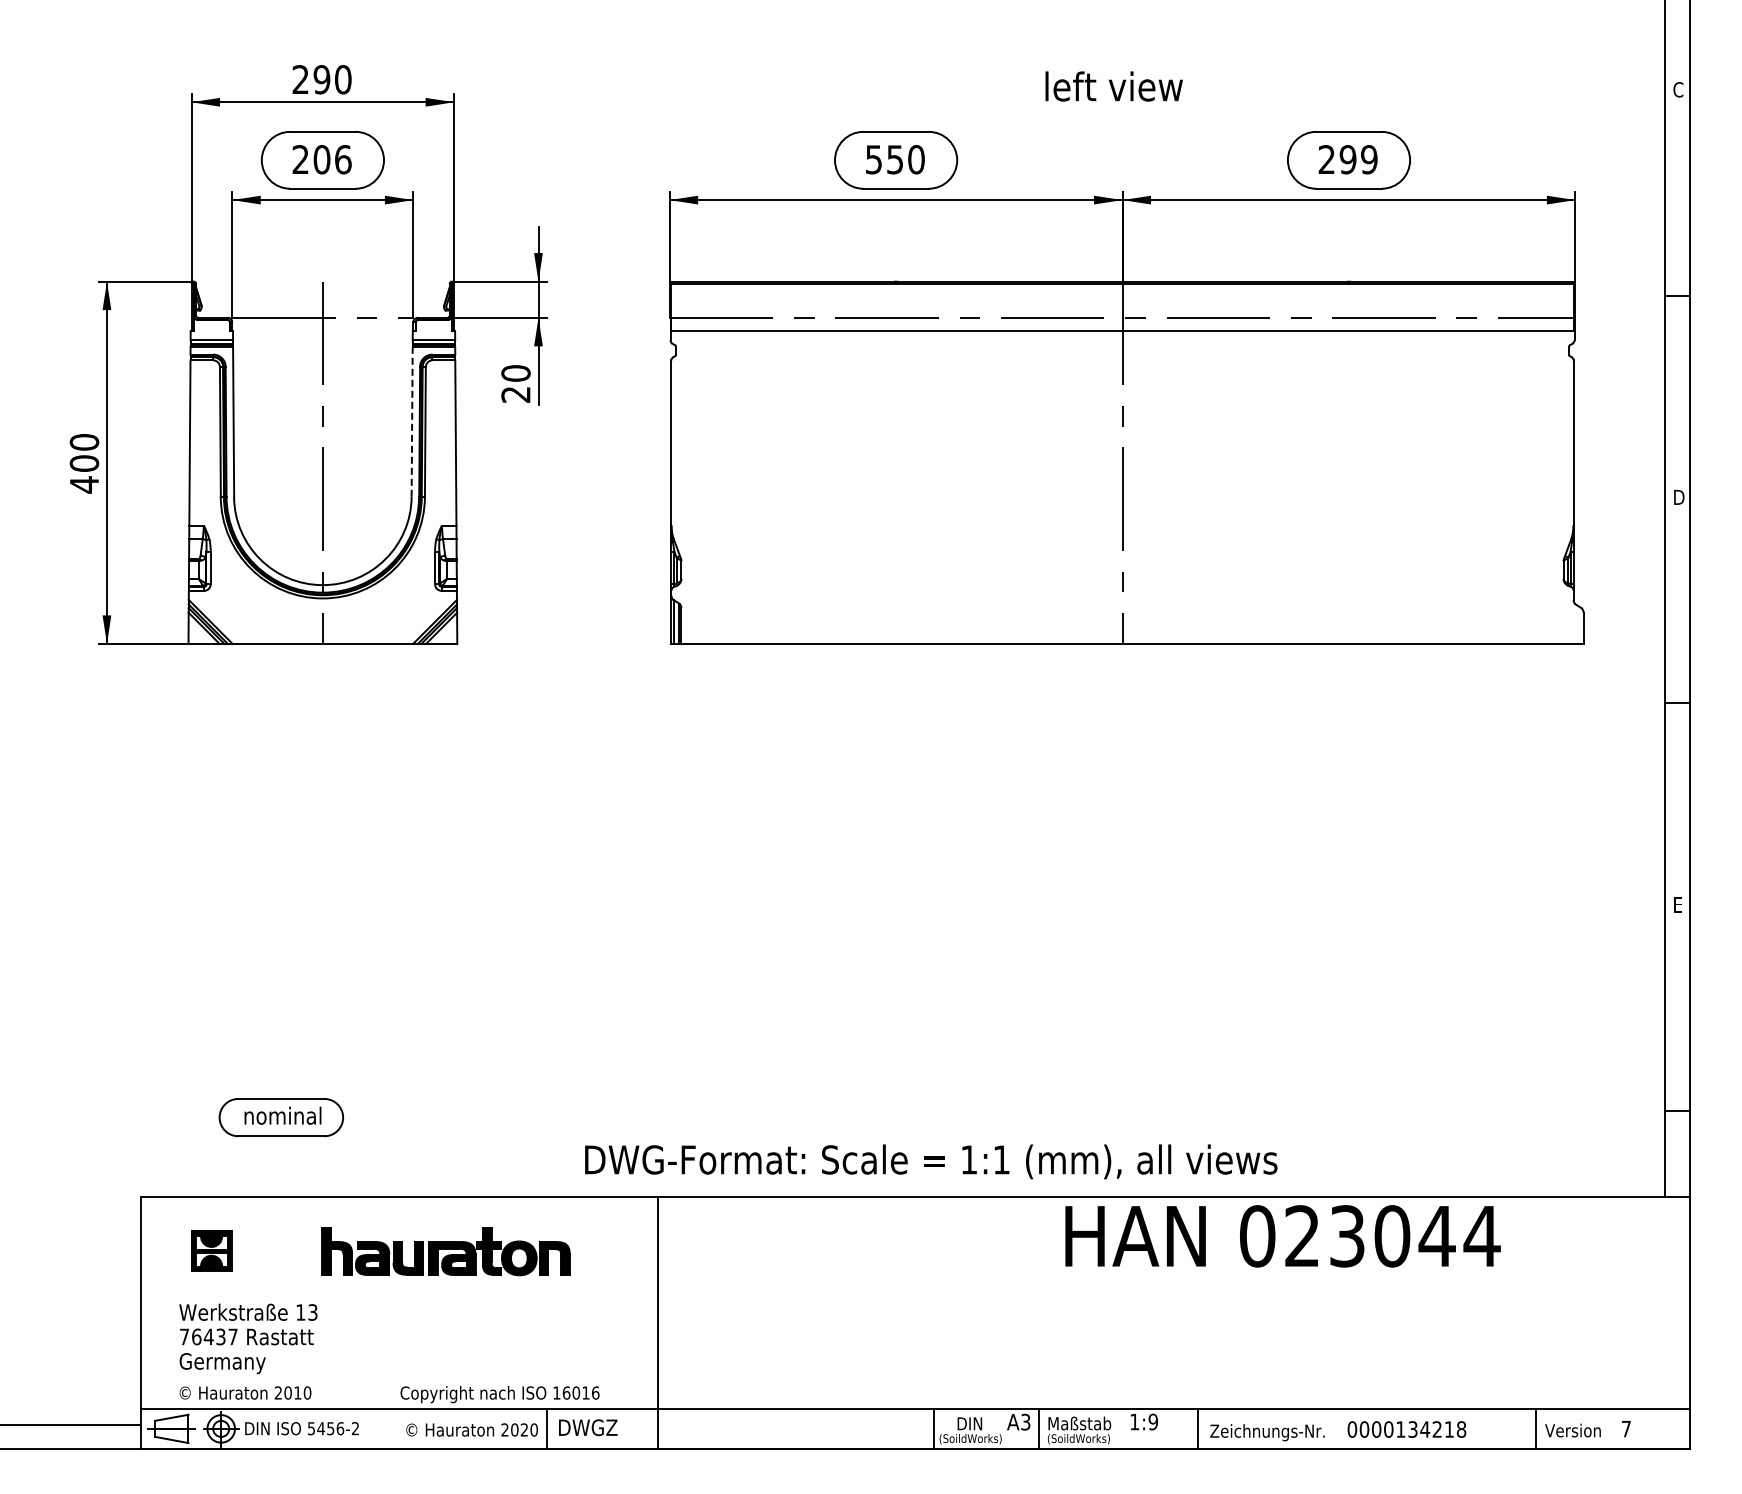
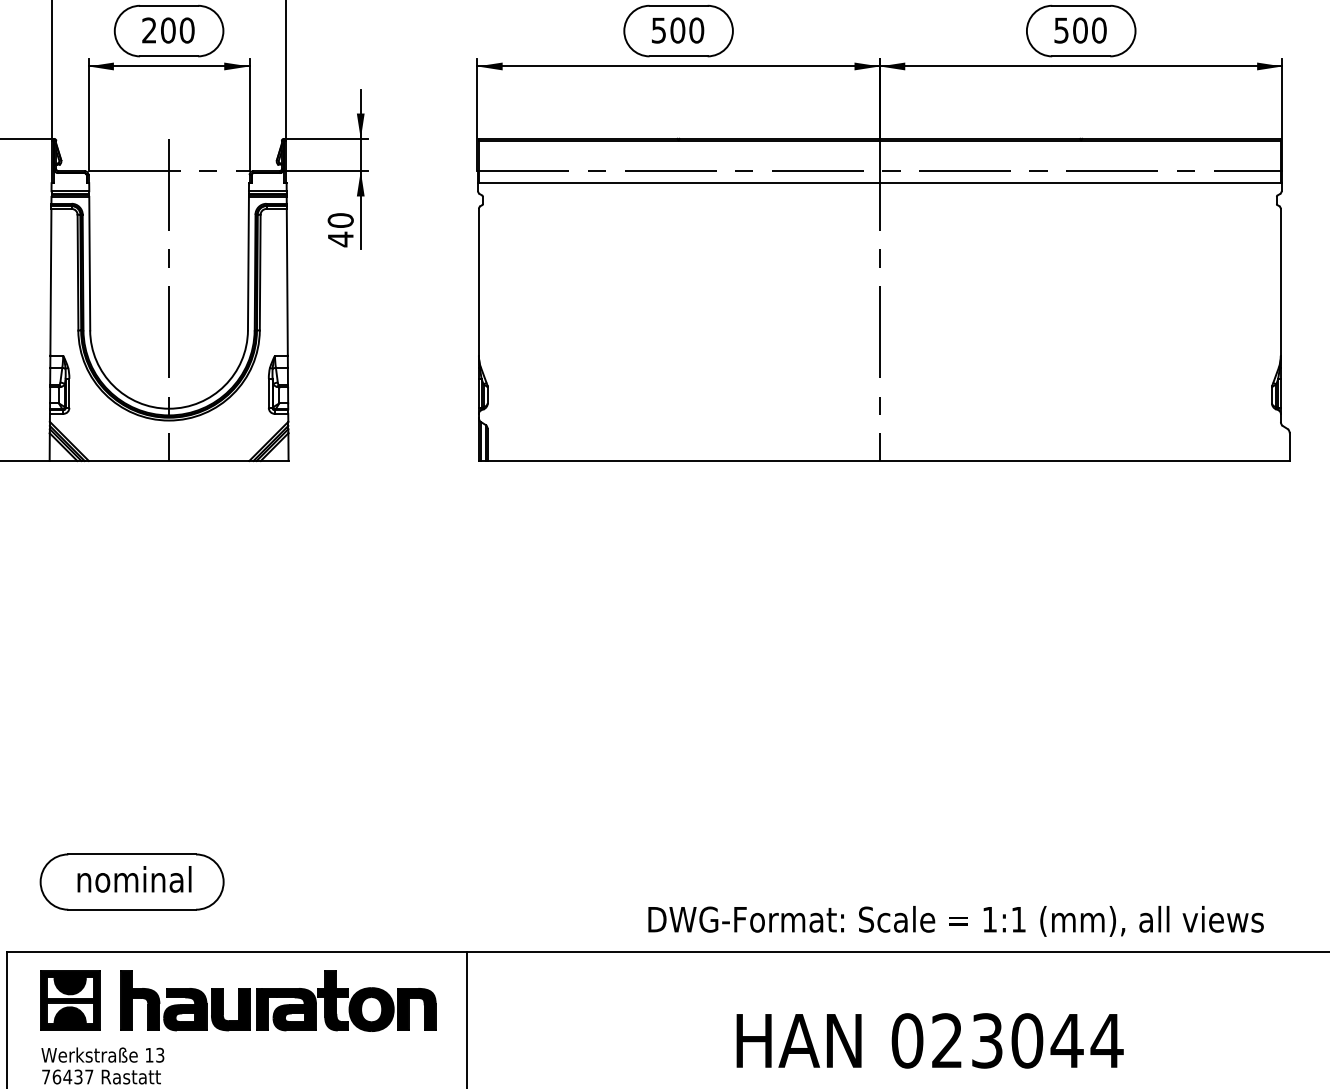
text: (343, 159) -> (187, 30), 206 -> 200
text: (895, 159) -> (678, 30), 550 -> 500
text: (1347, 159) -> (1079, 30), 299 -> 500
text: (515, 394) -> (340, 239), 20 -> 40
line: (412, 422) -> (248, 264), dashed -> solid
part: (281, 1117) -> (132, 881), size x1.67
text: (931, 1161) -> (956, 921), moved
text: (1282, 1236) -> (929, 1041), moved
part: (211, 1251) -> (70, 1001), size x1.67
part: (445, 1251) -> (278, 1001), size x1.43

